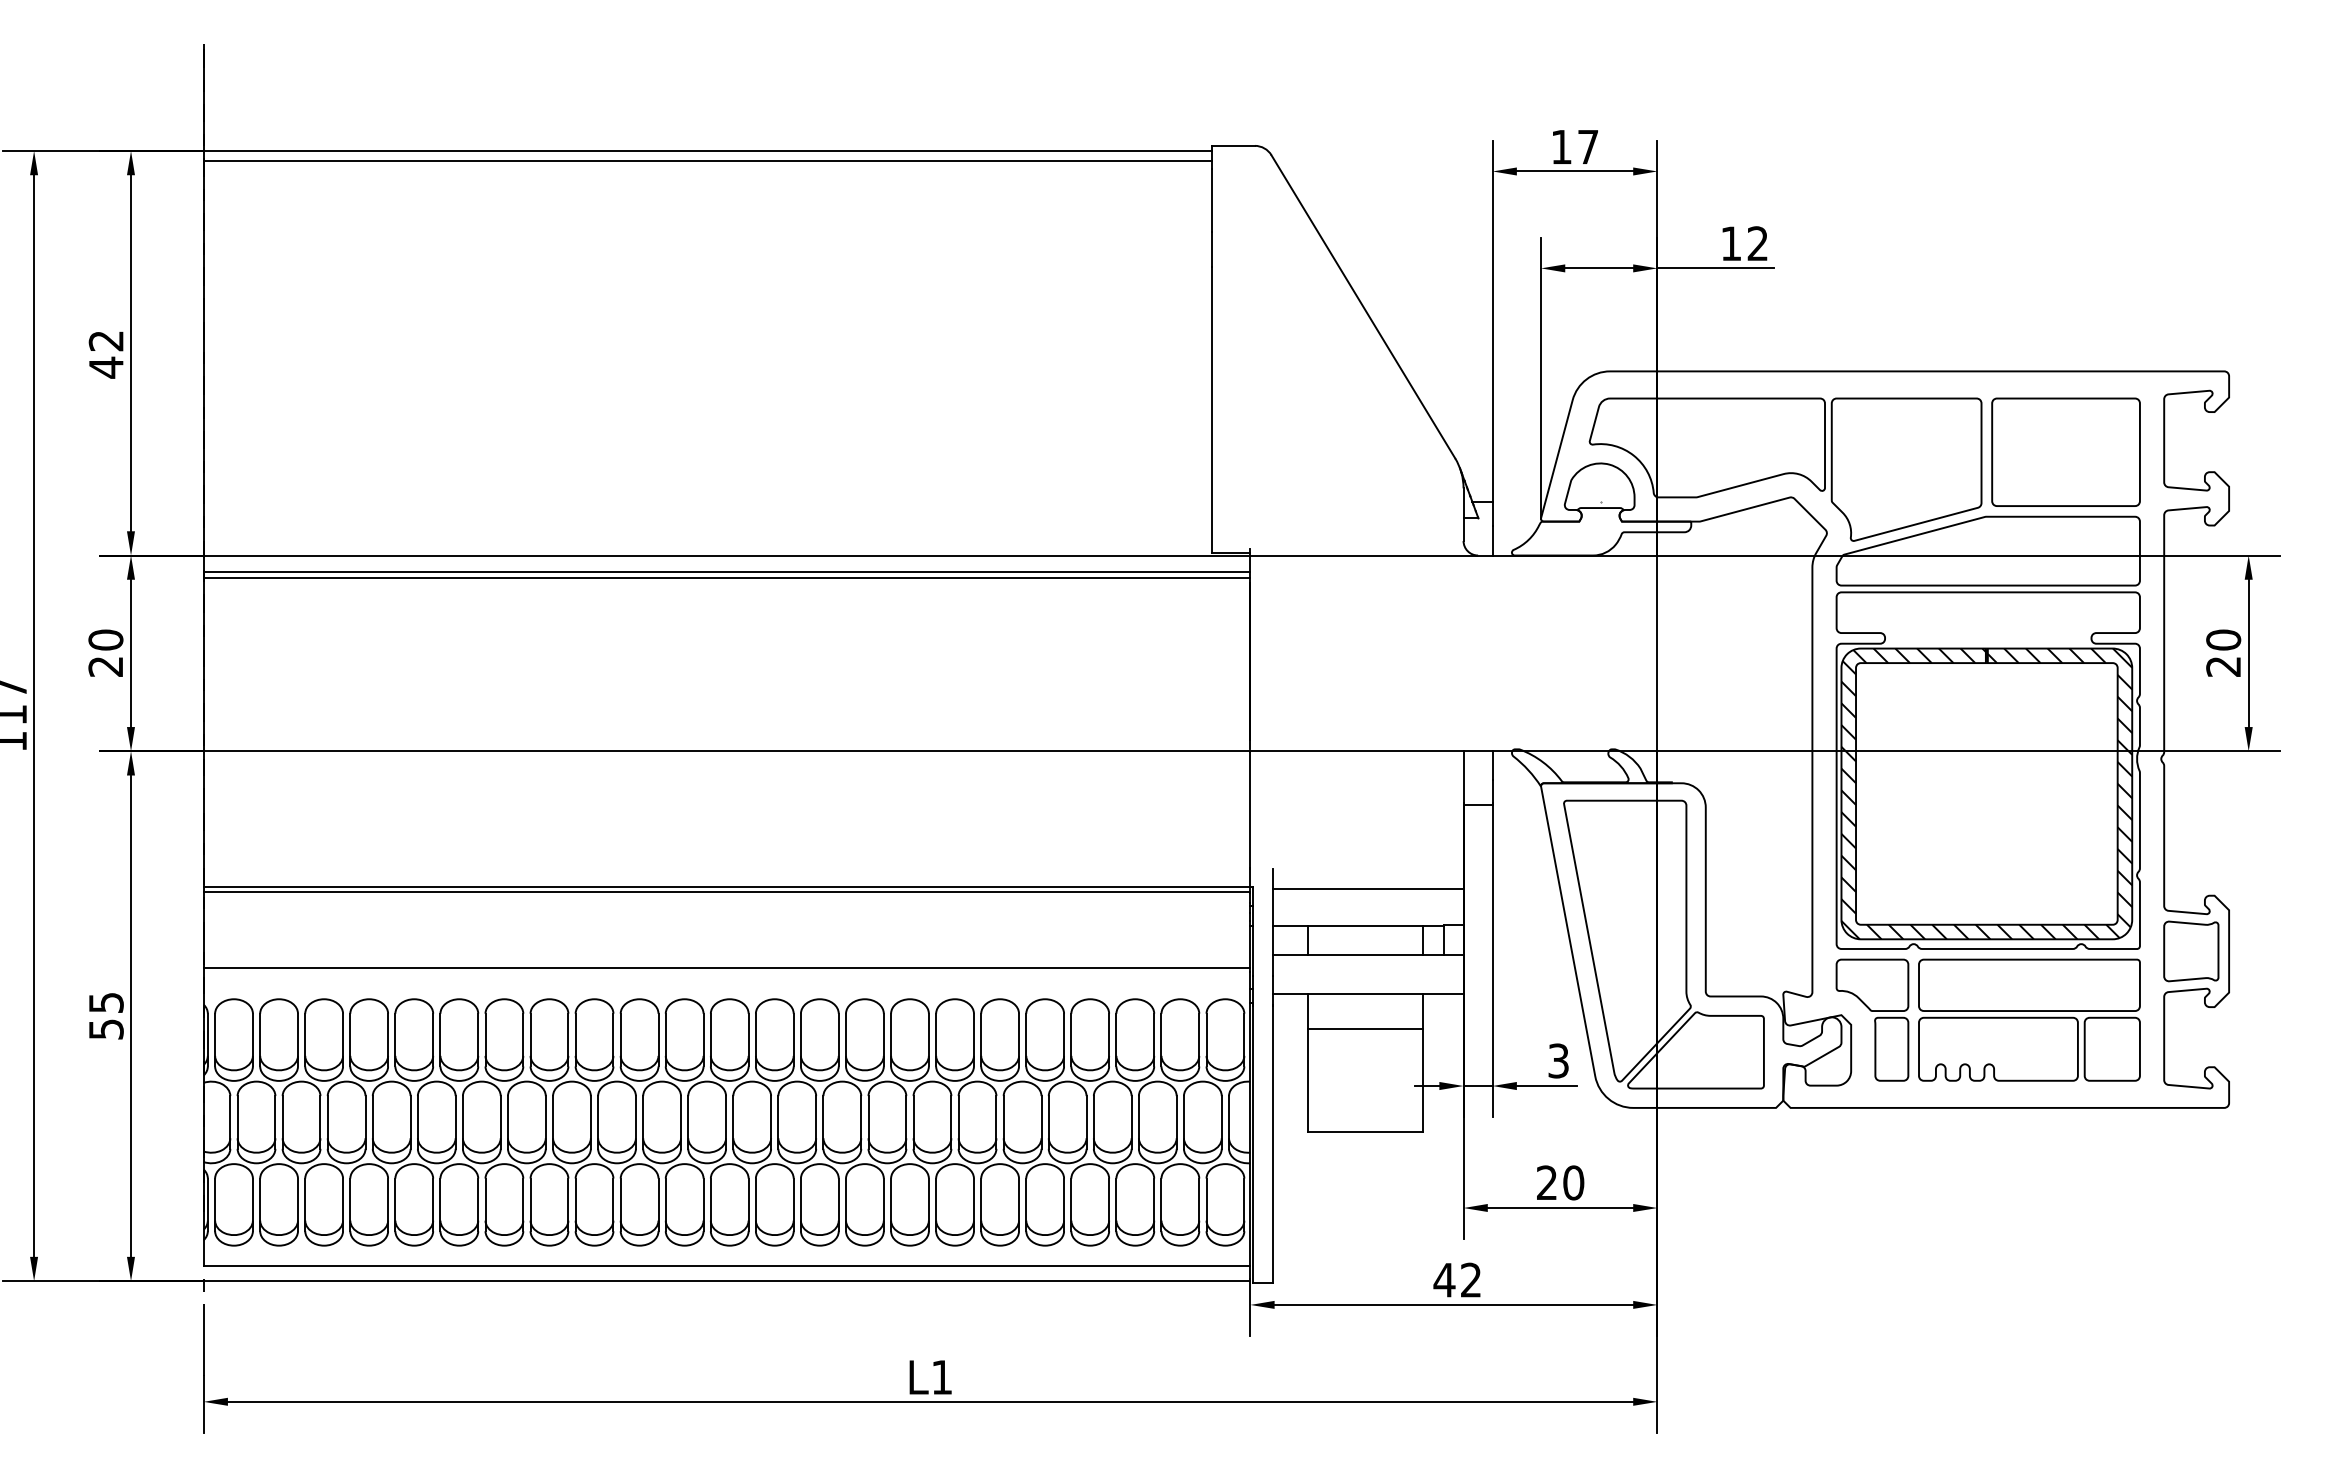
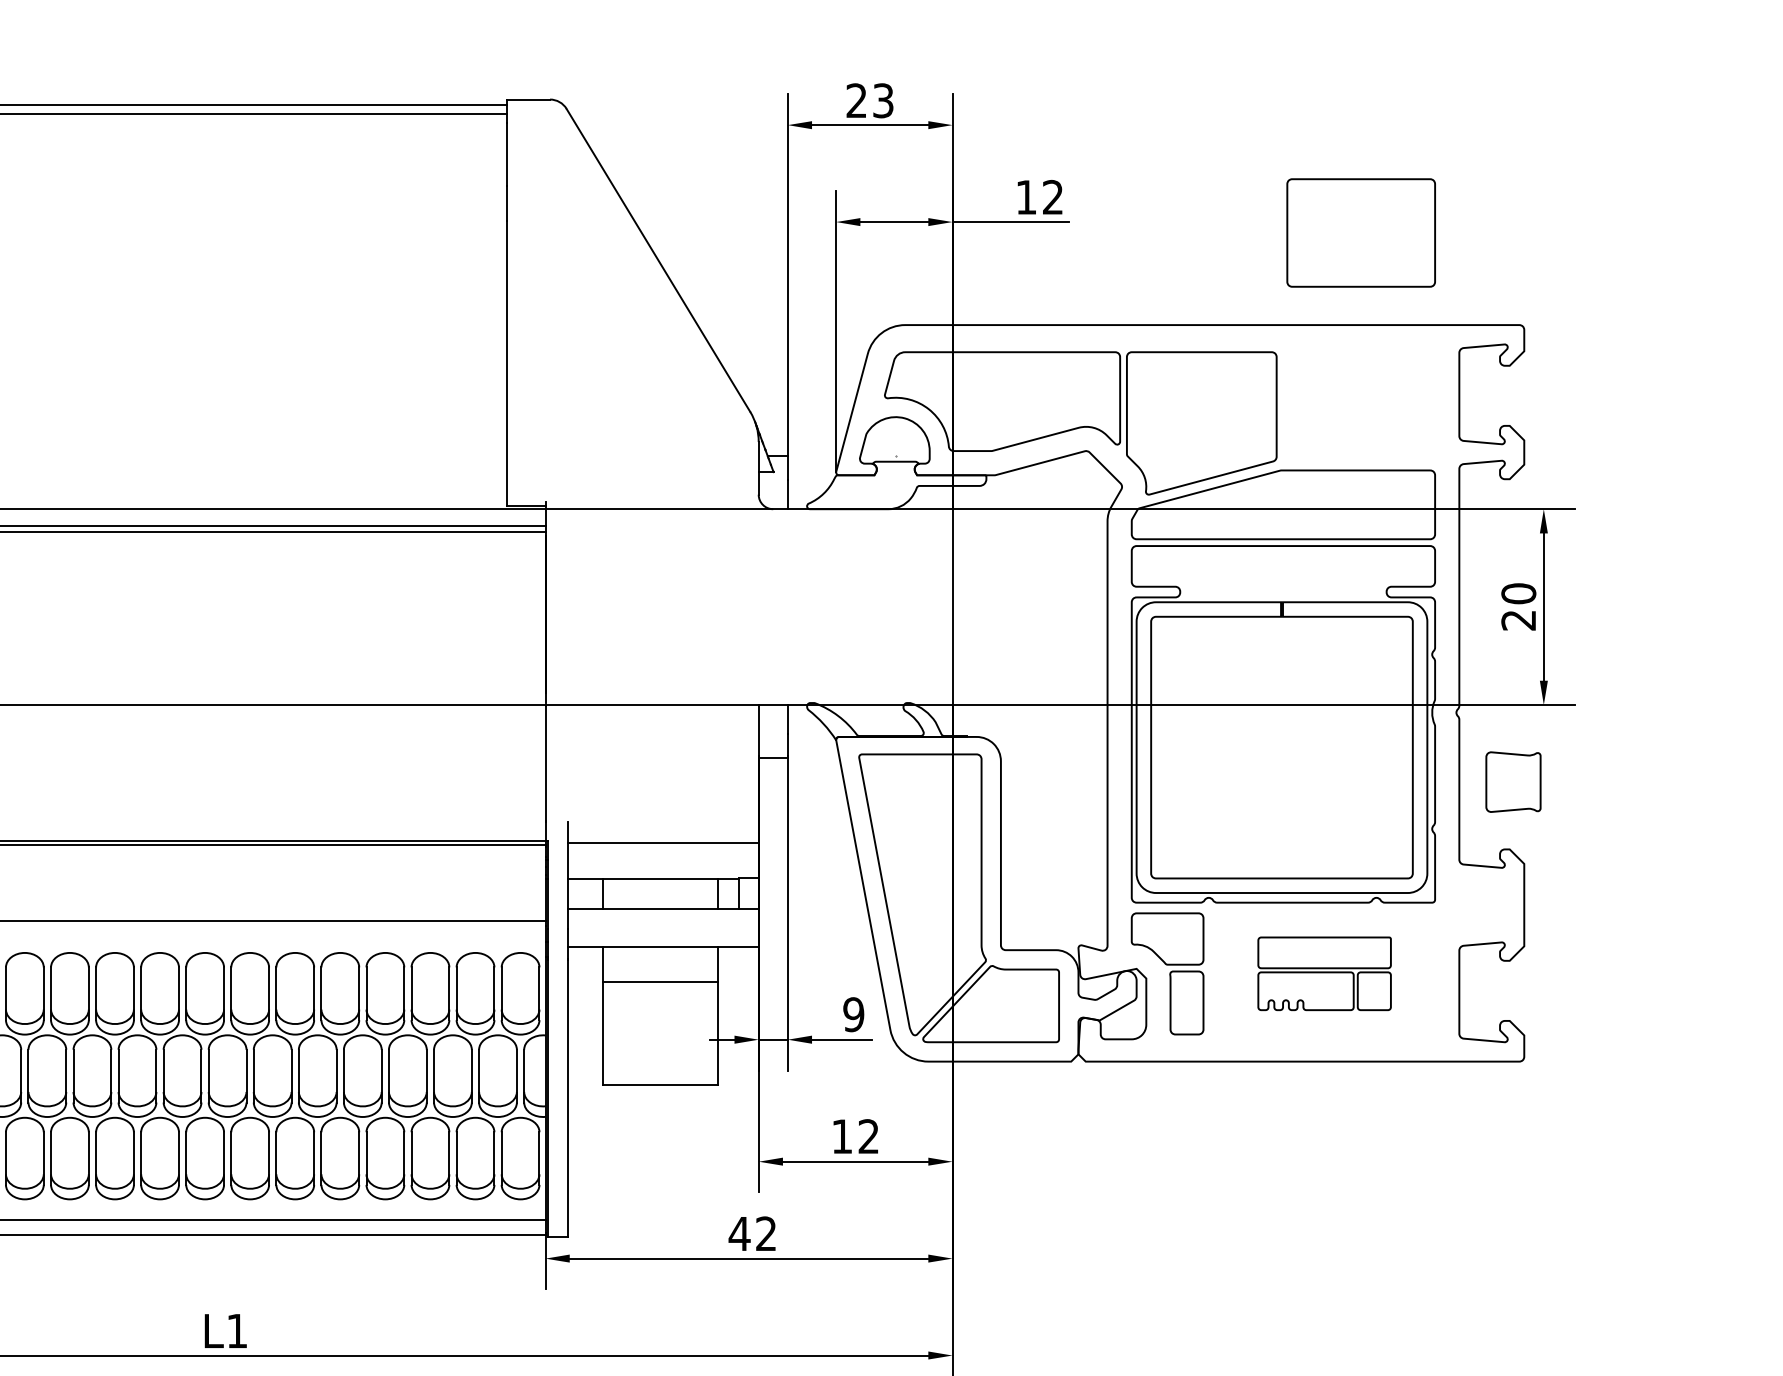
text: (1574, 146) -> (869, 100), 17 -> 23
part: (2065, 451) -> (1360, 232), moved
hatch: (1986, 793) -> (1281, 747), removed
part: (2191, 951) -> (1513, 782), moved
part: (2029, 1019) -> (1324, 973), size x0.6
text: (1558, 1060) -> (853, 1014), 3 -> 9
text: (1560, 1182) -> (855, 1136), 20 -> 12

